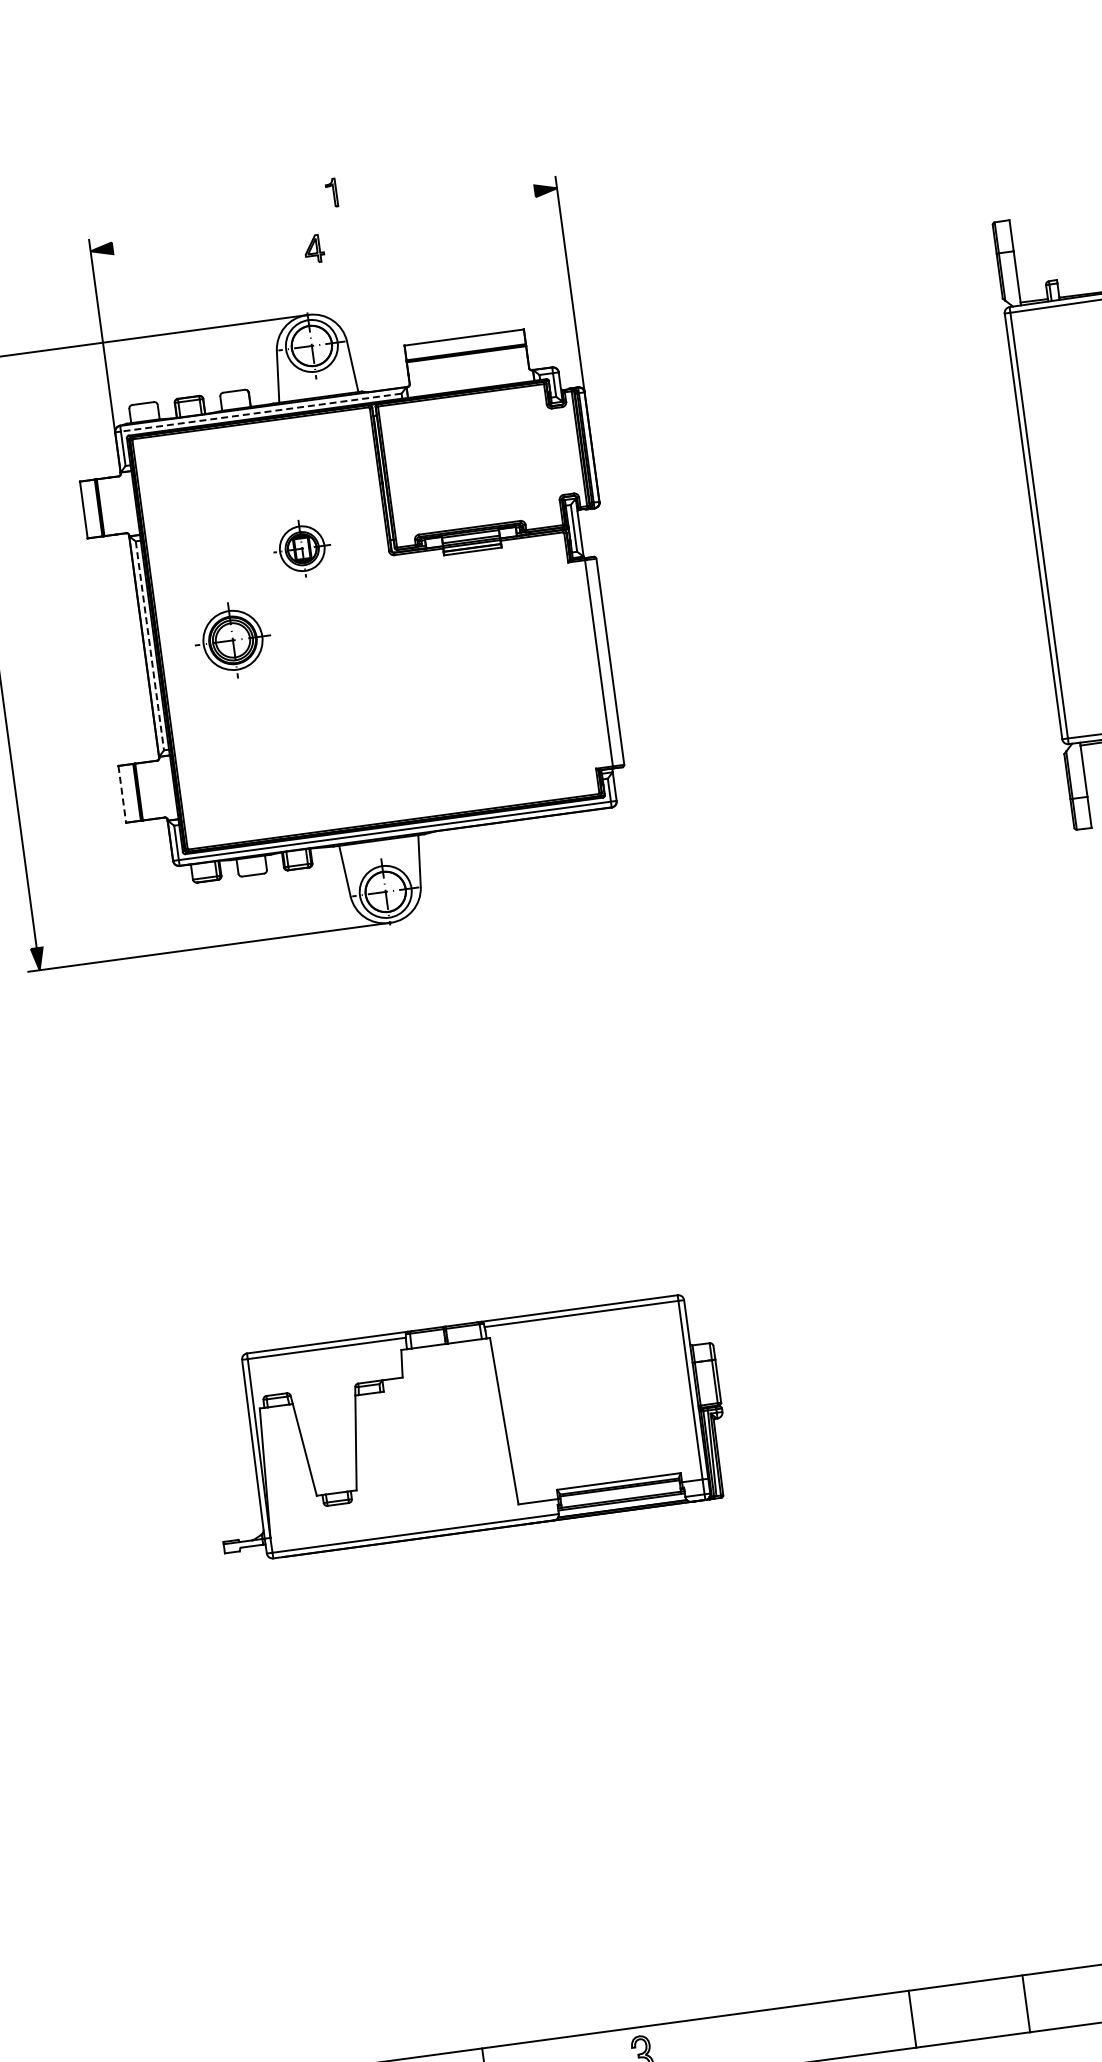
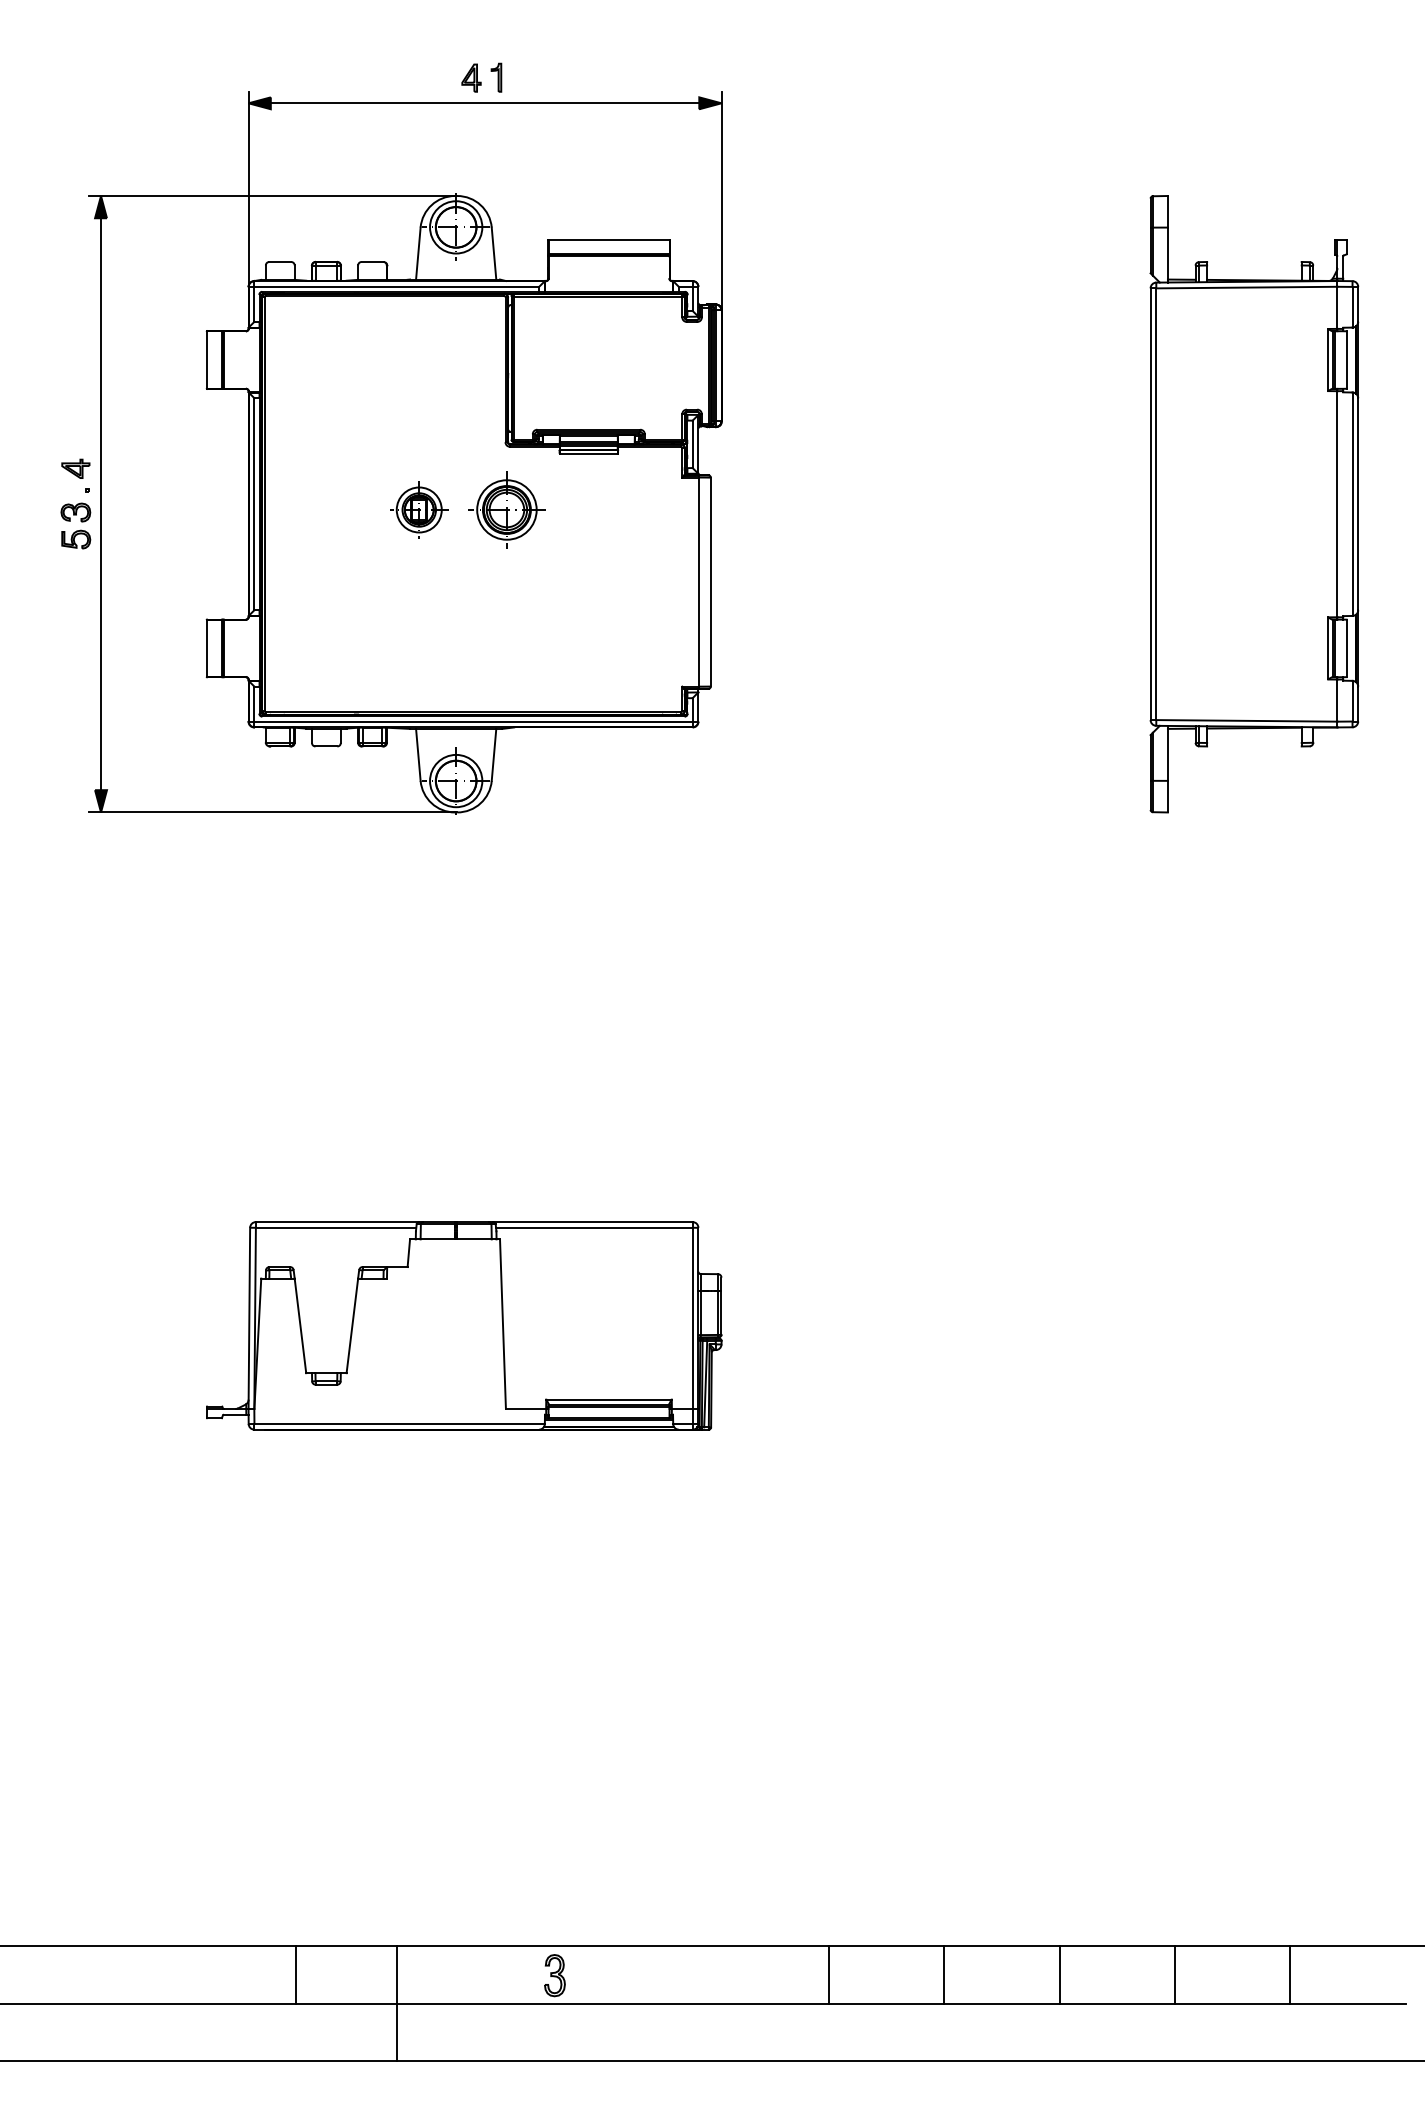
line: (323, 220) -> (484, 103), added
part: (314, 248) -> (471, 77), moved
line: (260, 412) -> (396, 286), dashed -> solid
part: (302, 548) -> (419, 509), moved
part: (232, 639) -> (506, 509), moved
line: (149, 646) -> (254, 504), dashed -> solid
line: (121, 794) -> (206, 648), dashed -> solid

